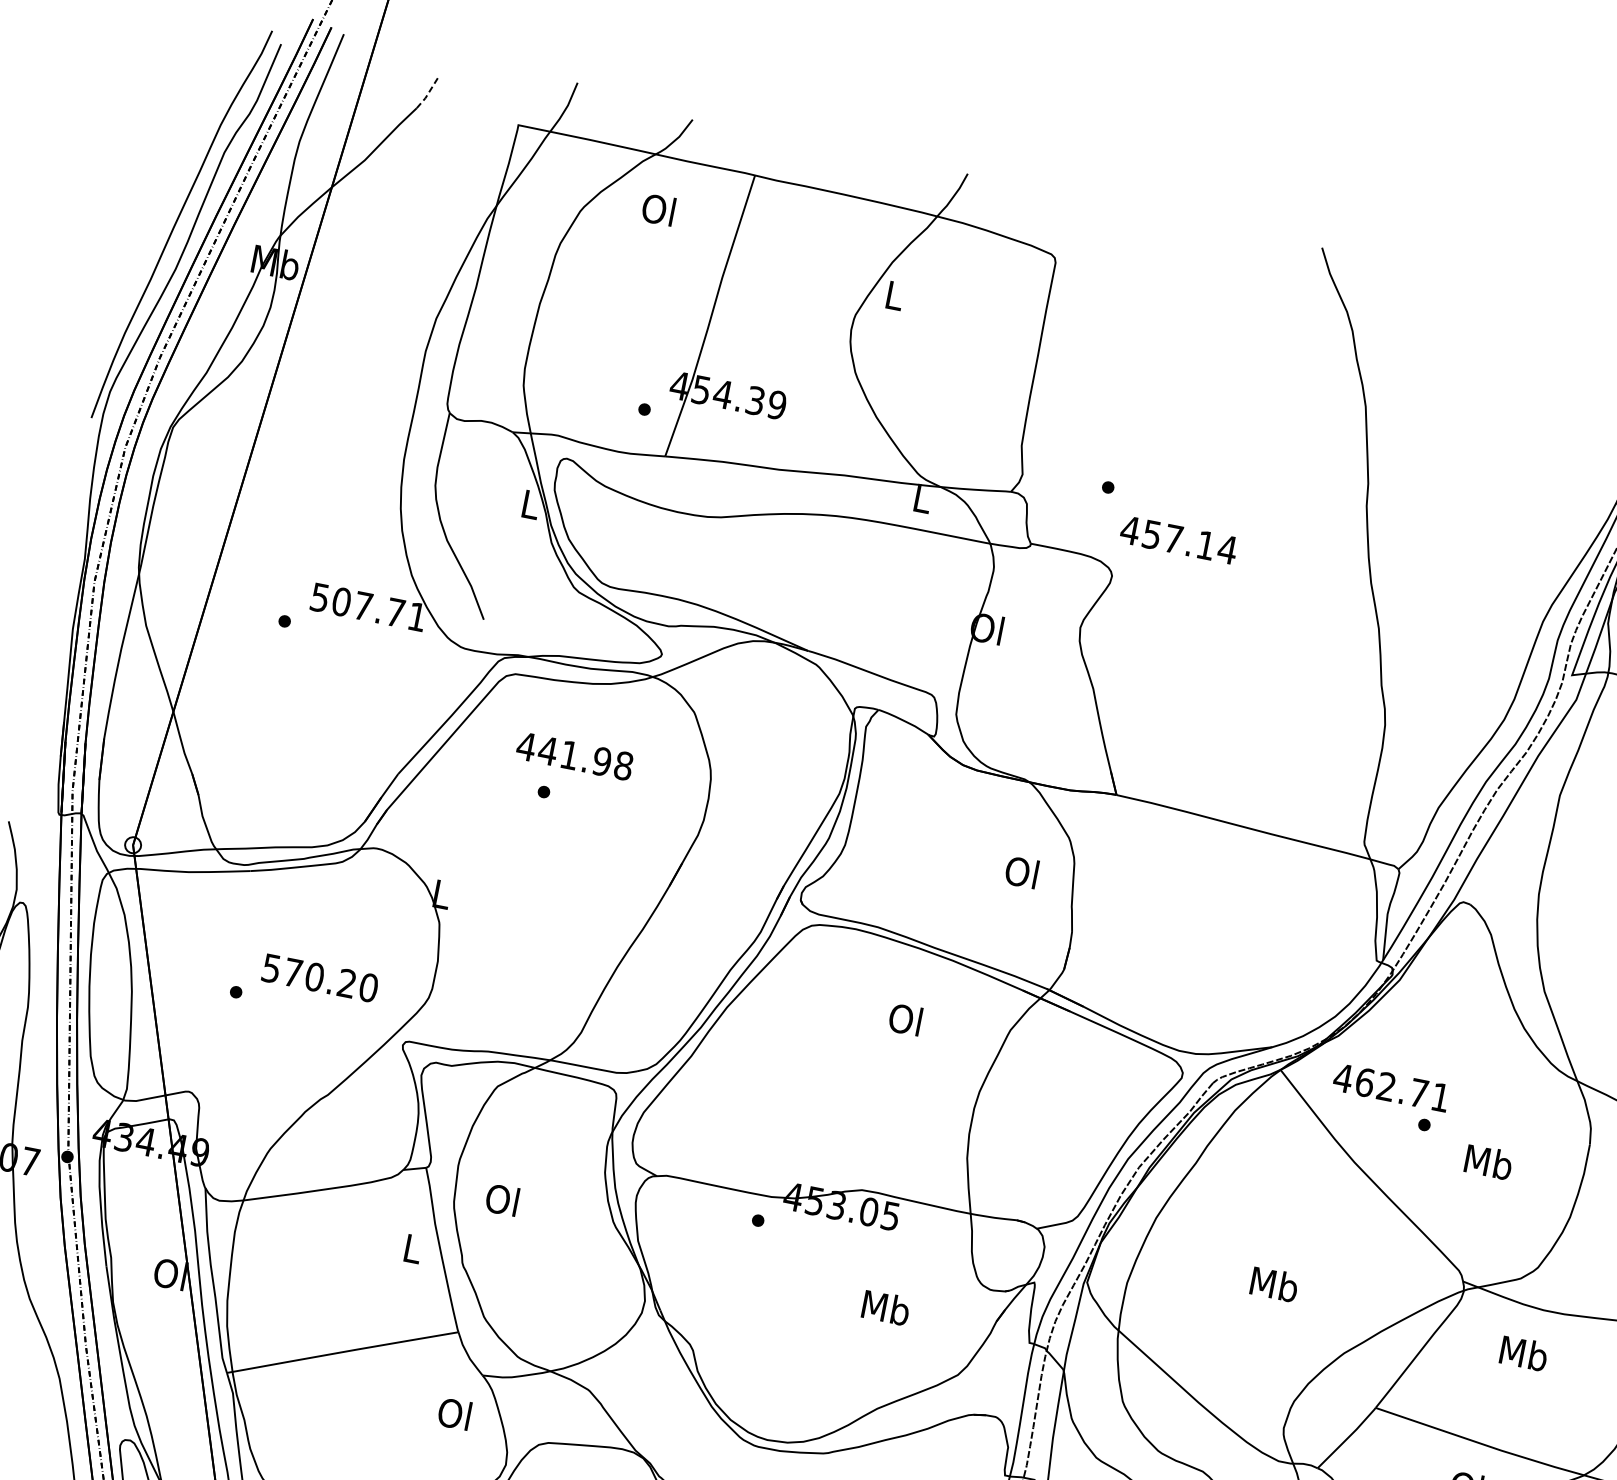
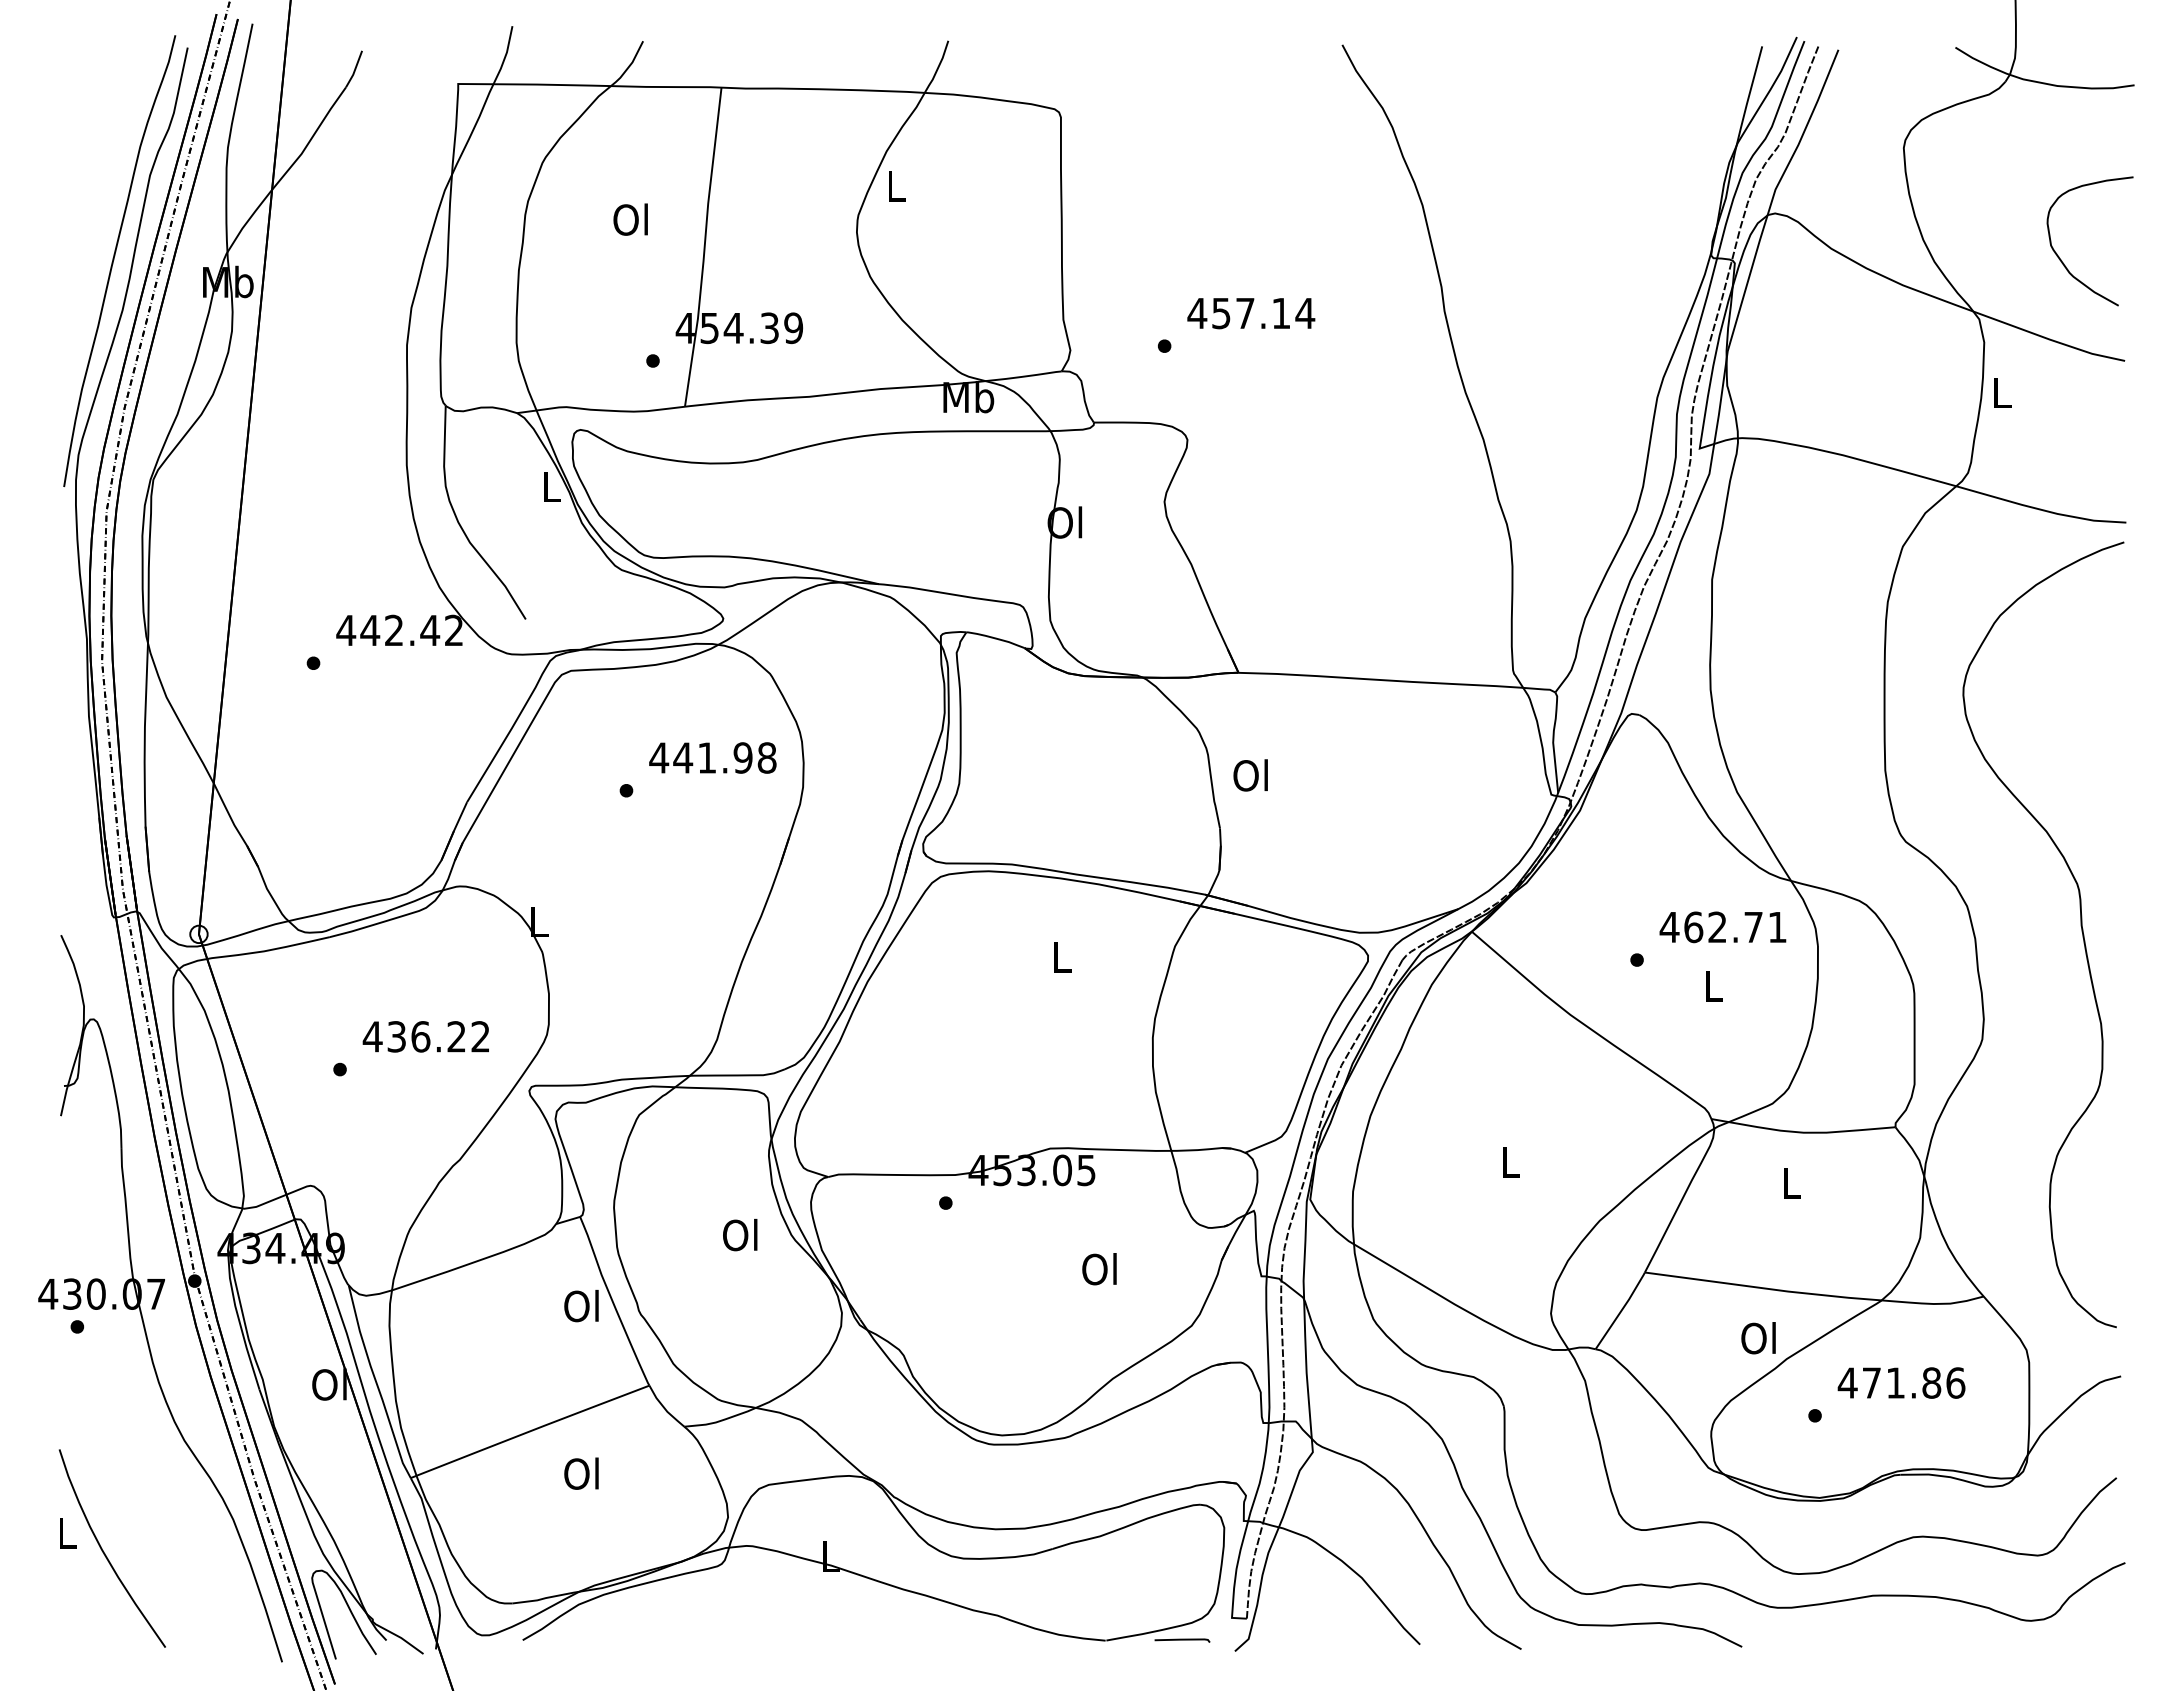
line: (427, 94) -> (354, 70), dashed -> solid
text: (658, 209) -> (630, 219), moved
text: (922, 498) -> (968, 397), L -> Mb
text: (1179, 540) -> (1251, 313), moved
text: (368, 607) -> (399, 630), 507.71 -> 442.42
text: (574, 755) -> (712, 757), moved
text: (1021, 872) -> (1250, 775), moved
text: (319, 977) -> (426, 1036), 570.20 -> 436.22
text: (905, 1019) -> (1060, 957), Ol -> L
text: (1390, 1087) -> (1722, 927), moved
text: (1488, 1162) -> (1713, 986), Mb -> L
text: (502, 1200) -> (740, 1235), moved
text: (411, 1247) -> (581, 1305), L -> Ol
text: (1274, 1283) -> (1510, 1161), Mb -> L
text: (885, 1308) -> (1100, 1269), Mb -> Ol
text: (1523, 1352) -> (1791, 1182), Mb -> L
text: (454, 1413) -> (581, 1473), moved

